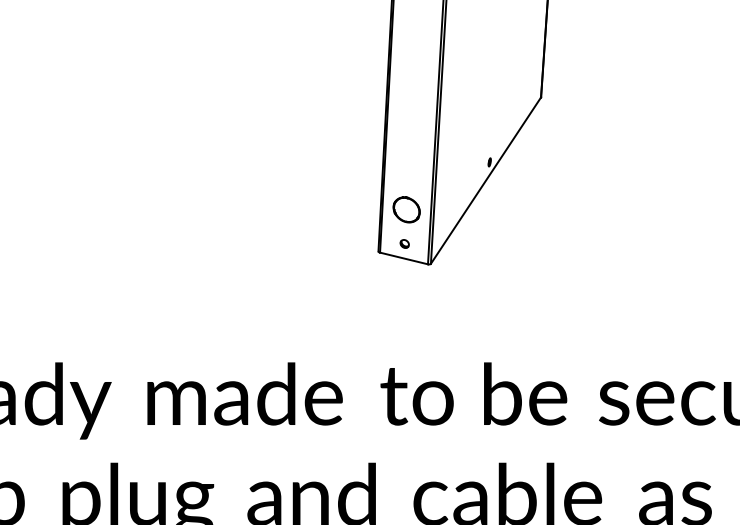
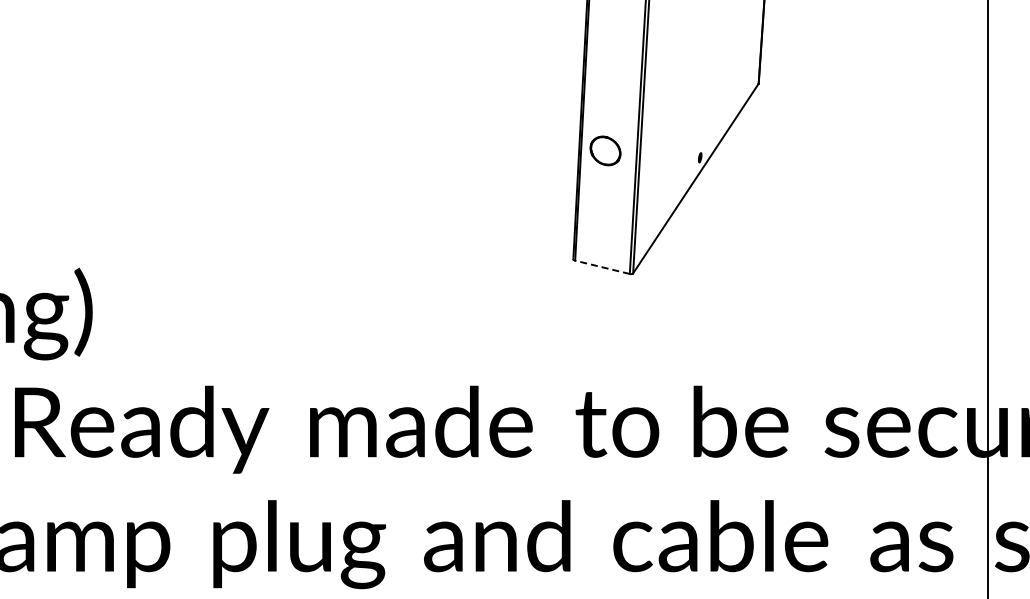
part: (406, 209) -> (605, 150), moved
part: (404, 243) -> (602, 250), removed
line: (404, 258) -> (602, 267), solid -> dashed

